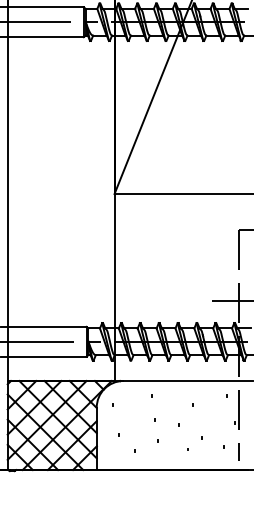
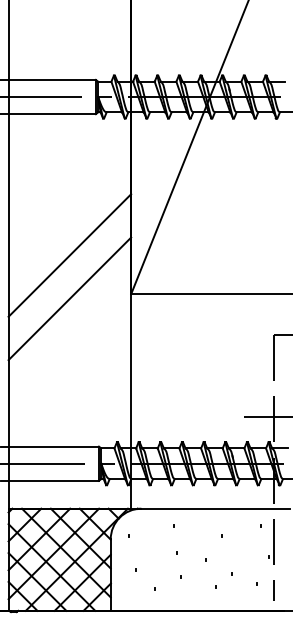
line: (60, 160) -> (69, 255), added
line: (60, 197) -> (69, 298), added

